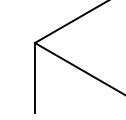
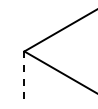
line: (35, 79) -> (24, 77), solid -> dashed

